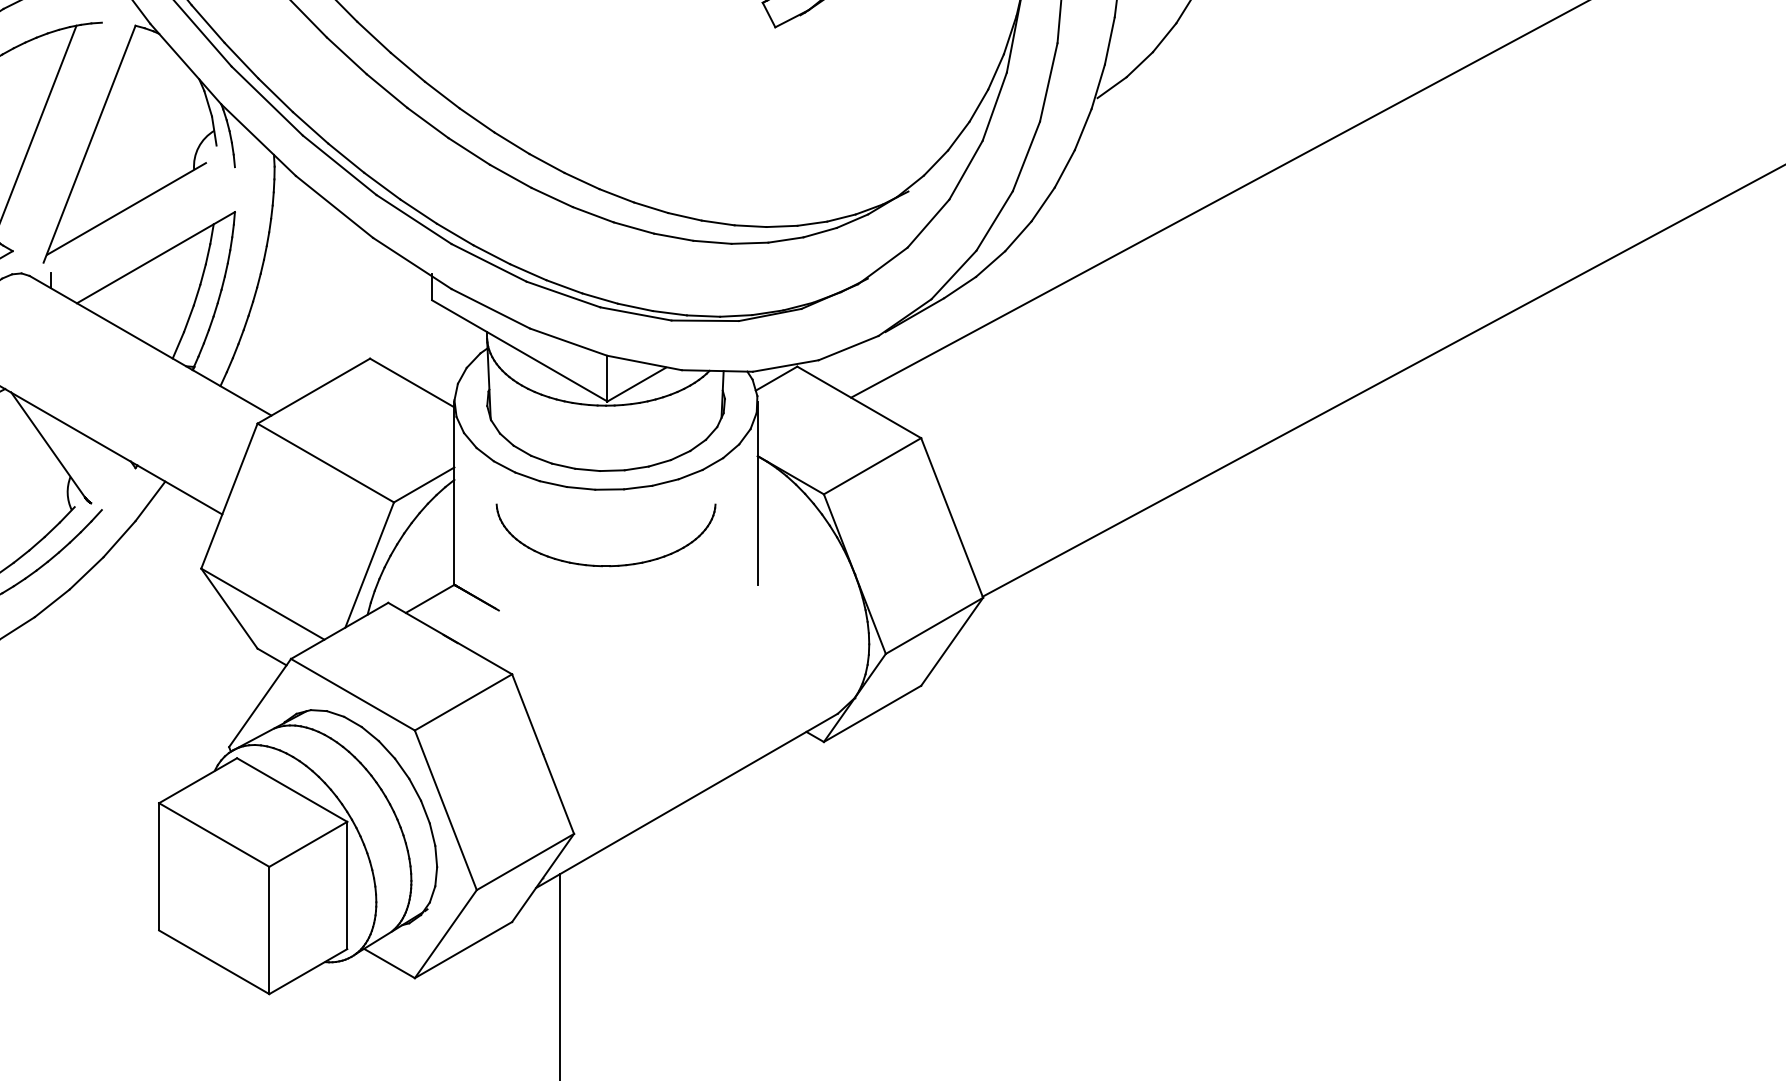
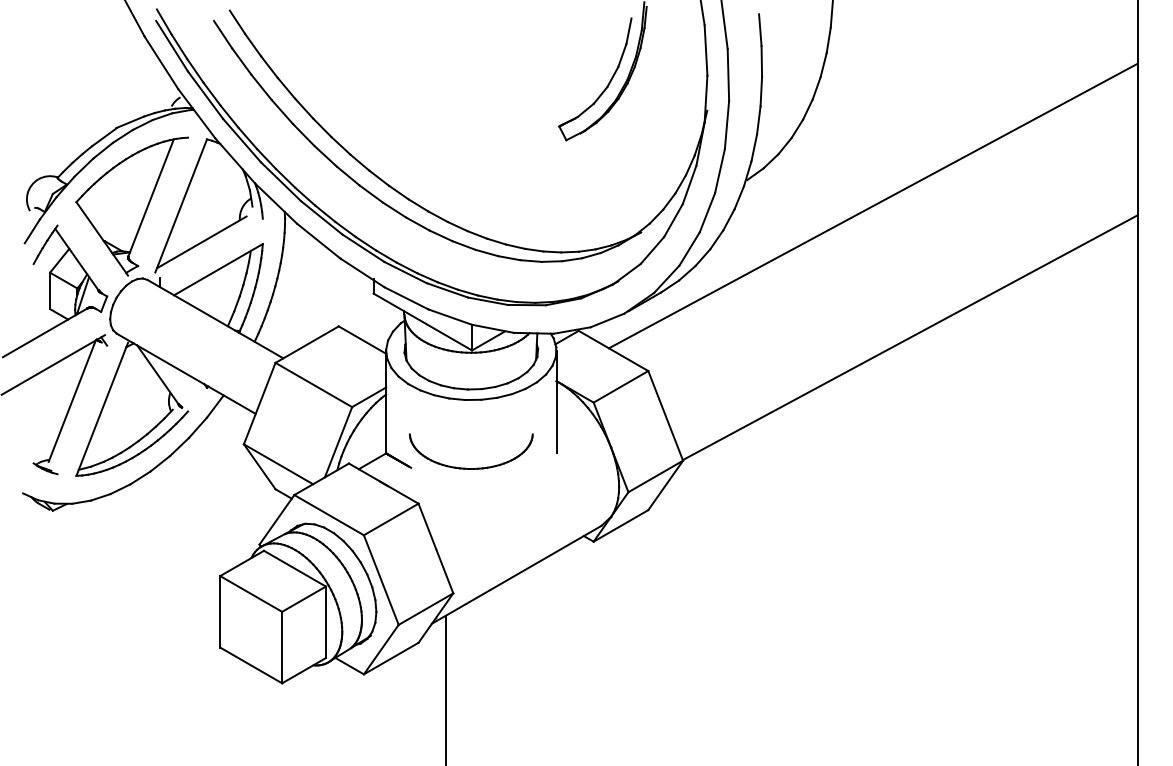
part: (606, 565) -> (471, 468), moved

